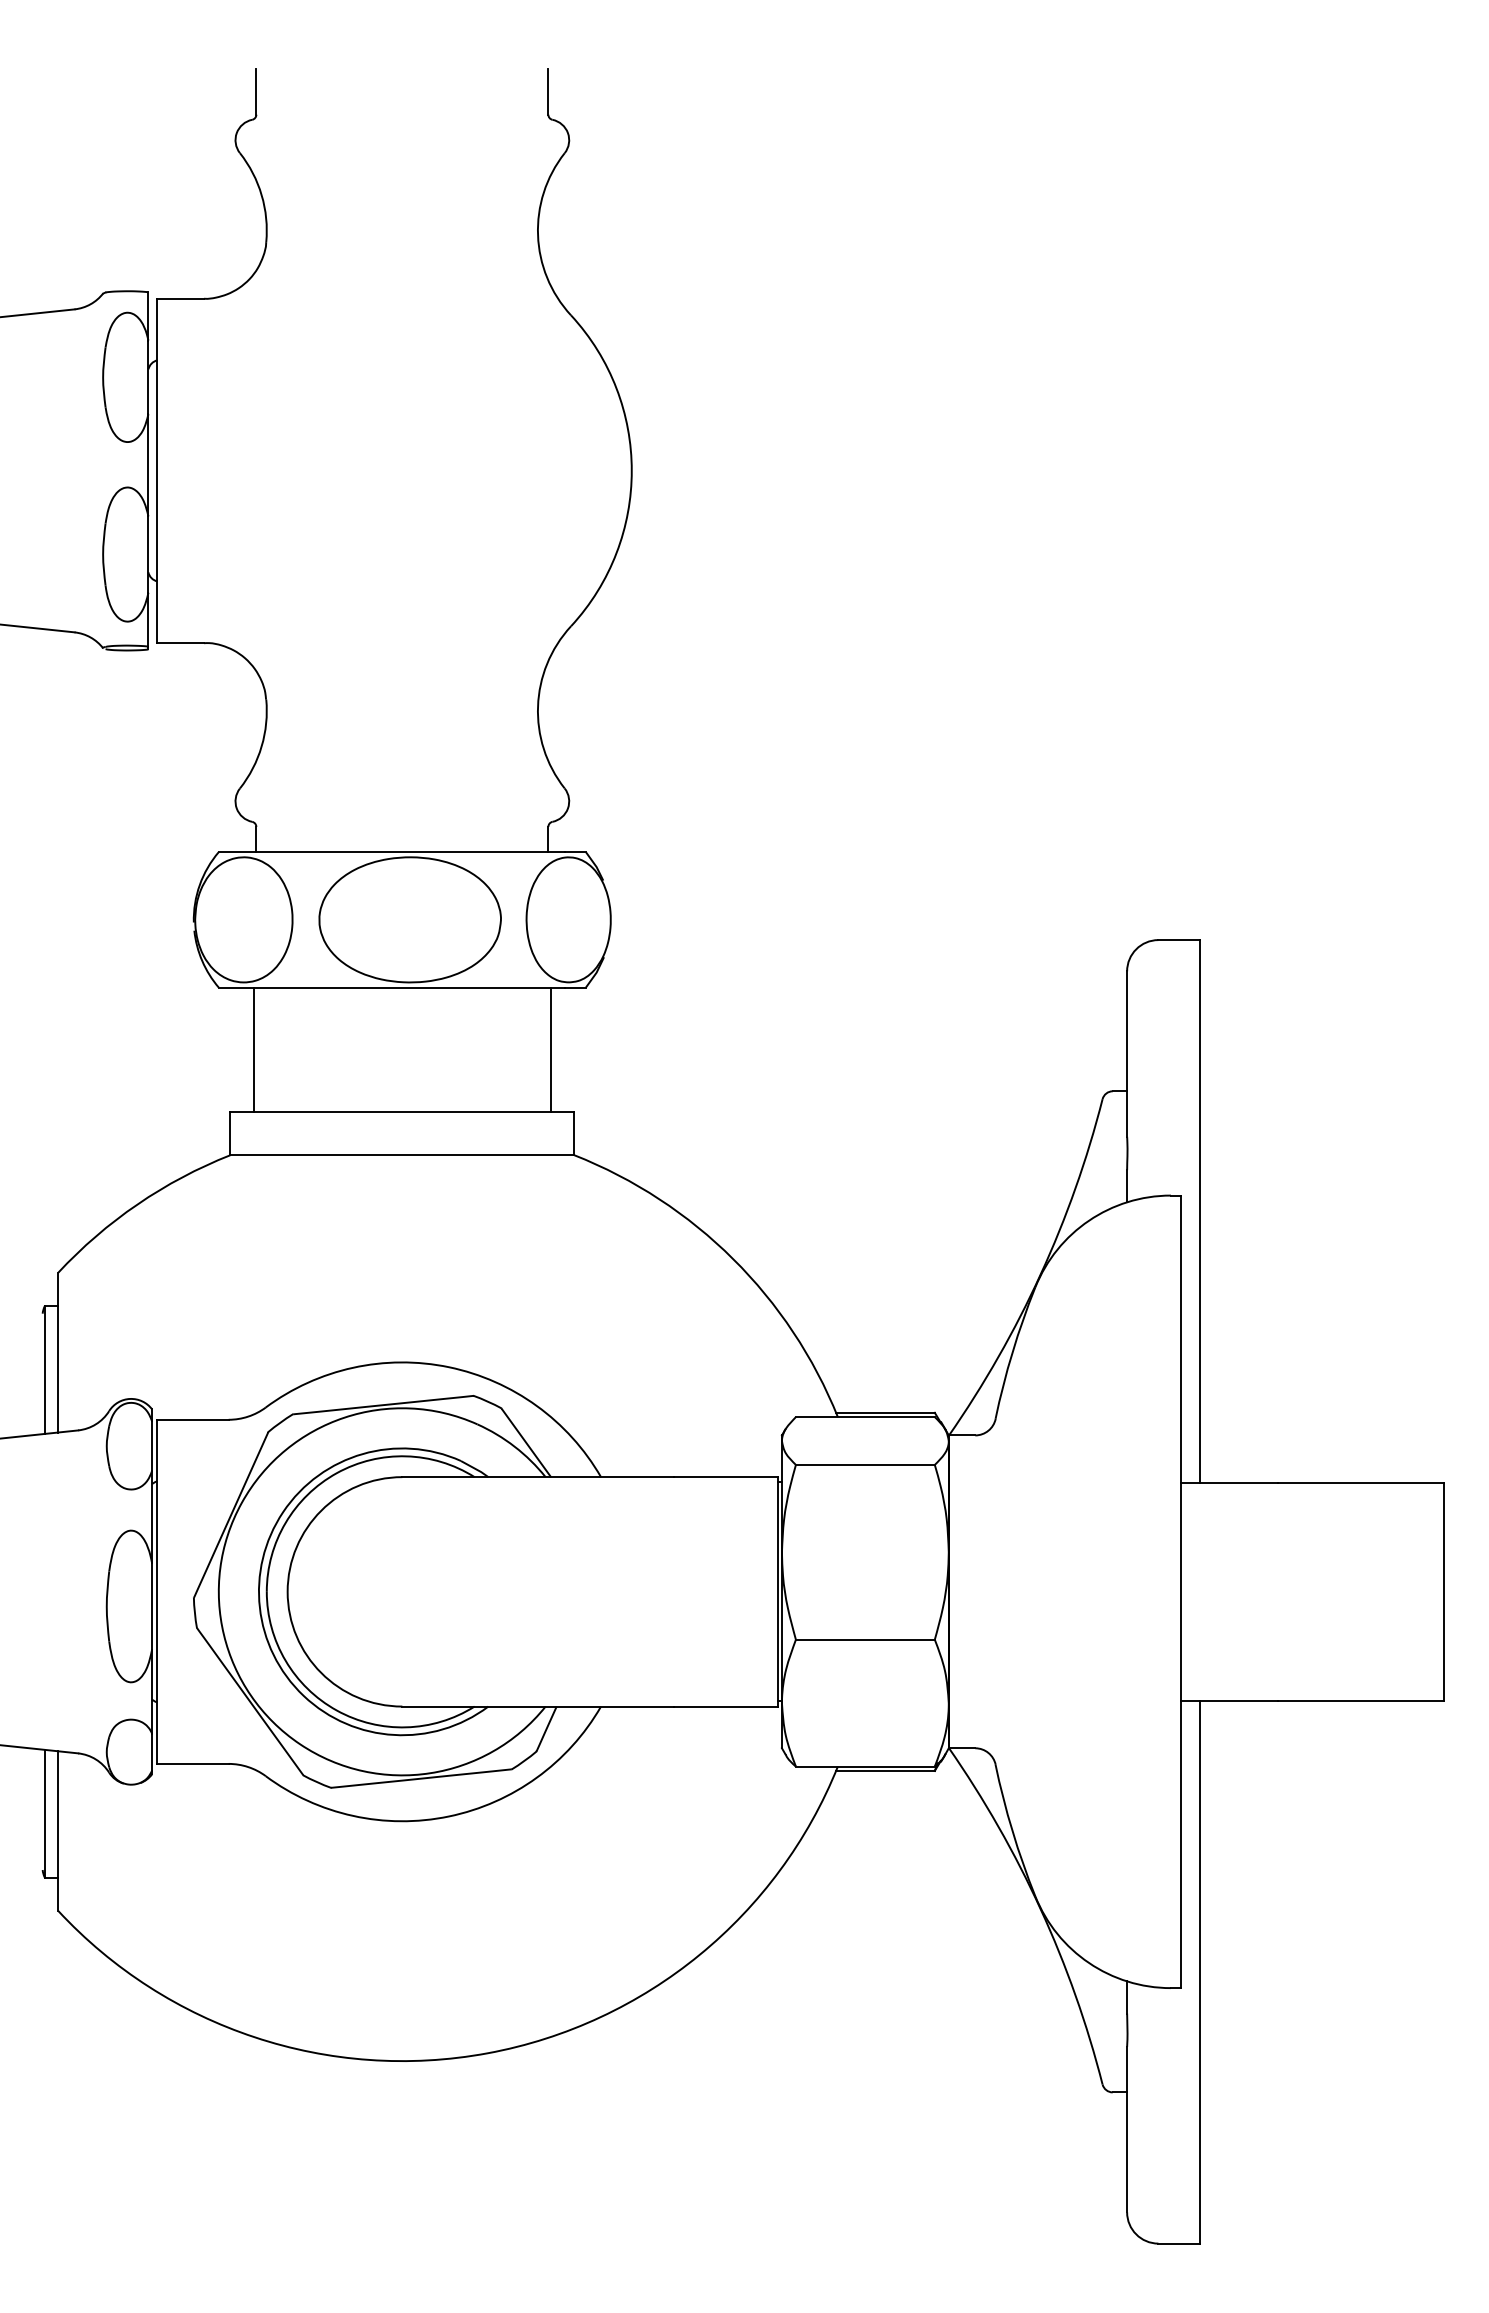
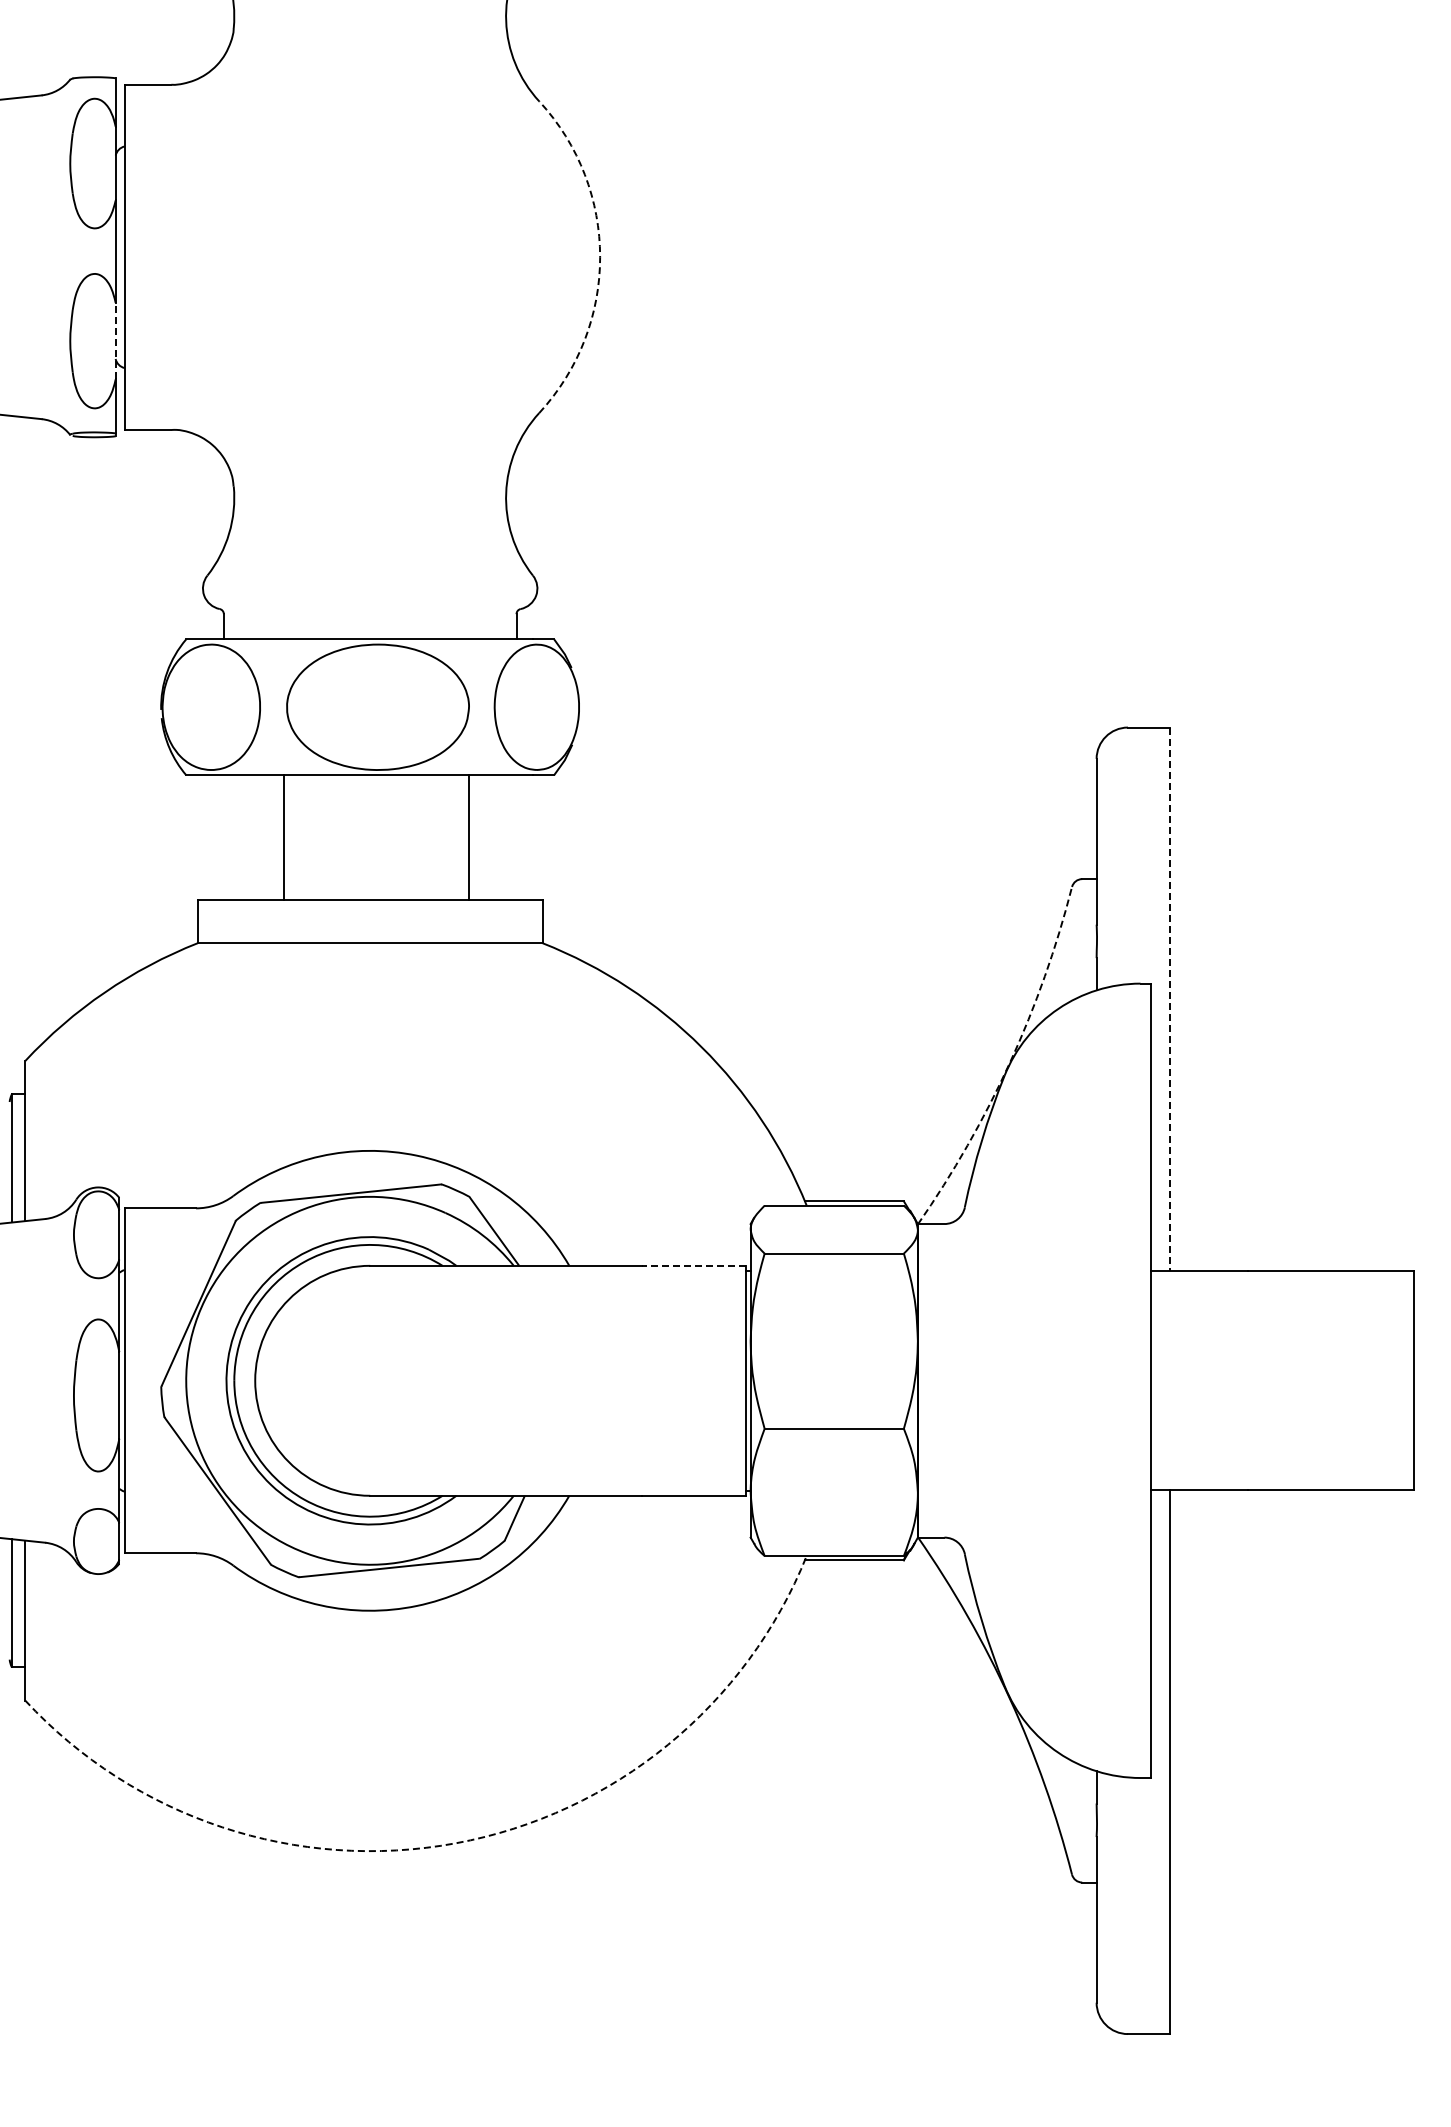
arc: (631, 470) -> (599, 256), solid -> dashed
line: (148, 554) -> (115, 341), solid -> dashed
line: (253, 1049) -> (284, 837), moved
line: (550, 1049) -> (468, 837), moved
line: (1200, 1211) -> (1170, 999), solid -> dashed
arc: (1040, 1274) -> (1009, 1062), solid -> dashed
line: (725, 1477) -> (694, 1266), solid -> dashed
arc: (487, 2053) -> (455, 1843), solid -> dashed

